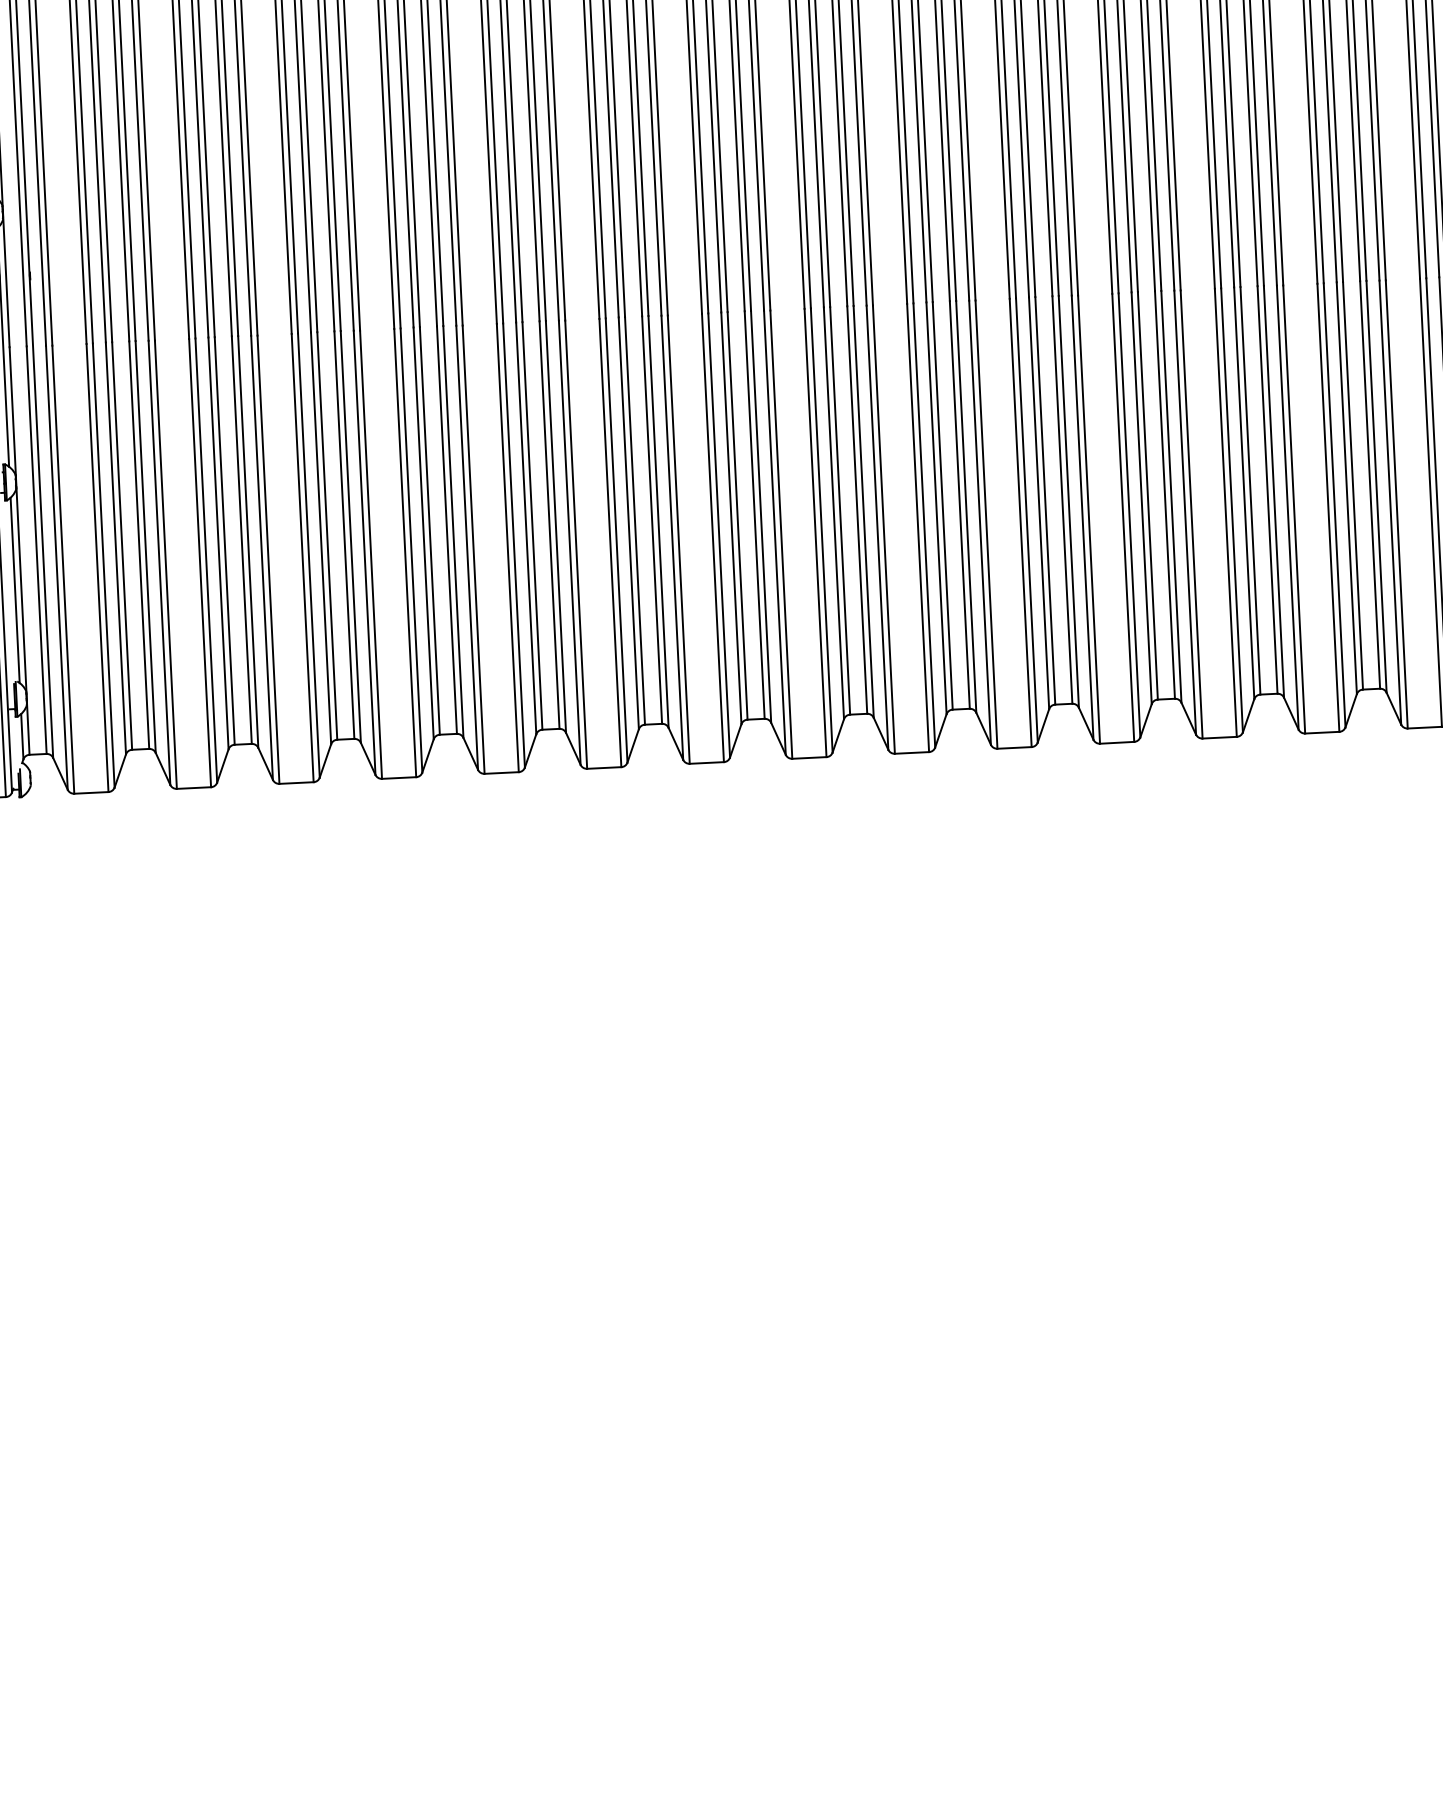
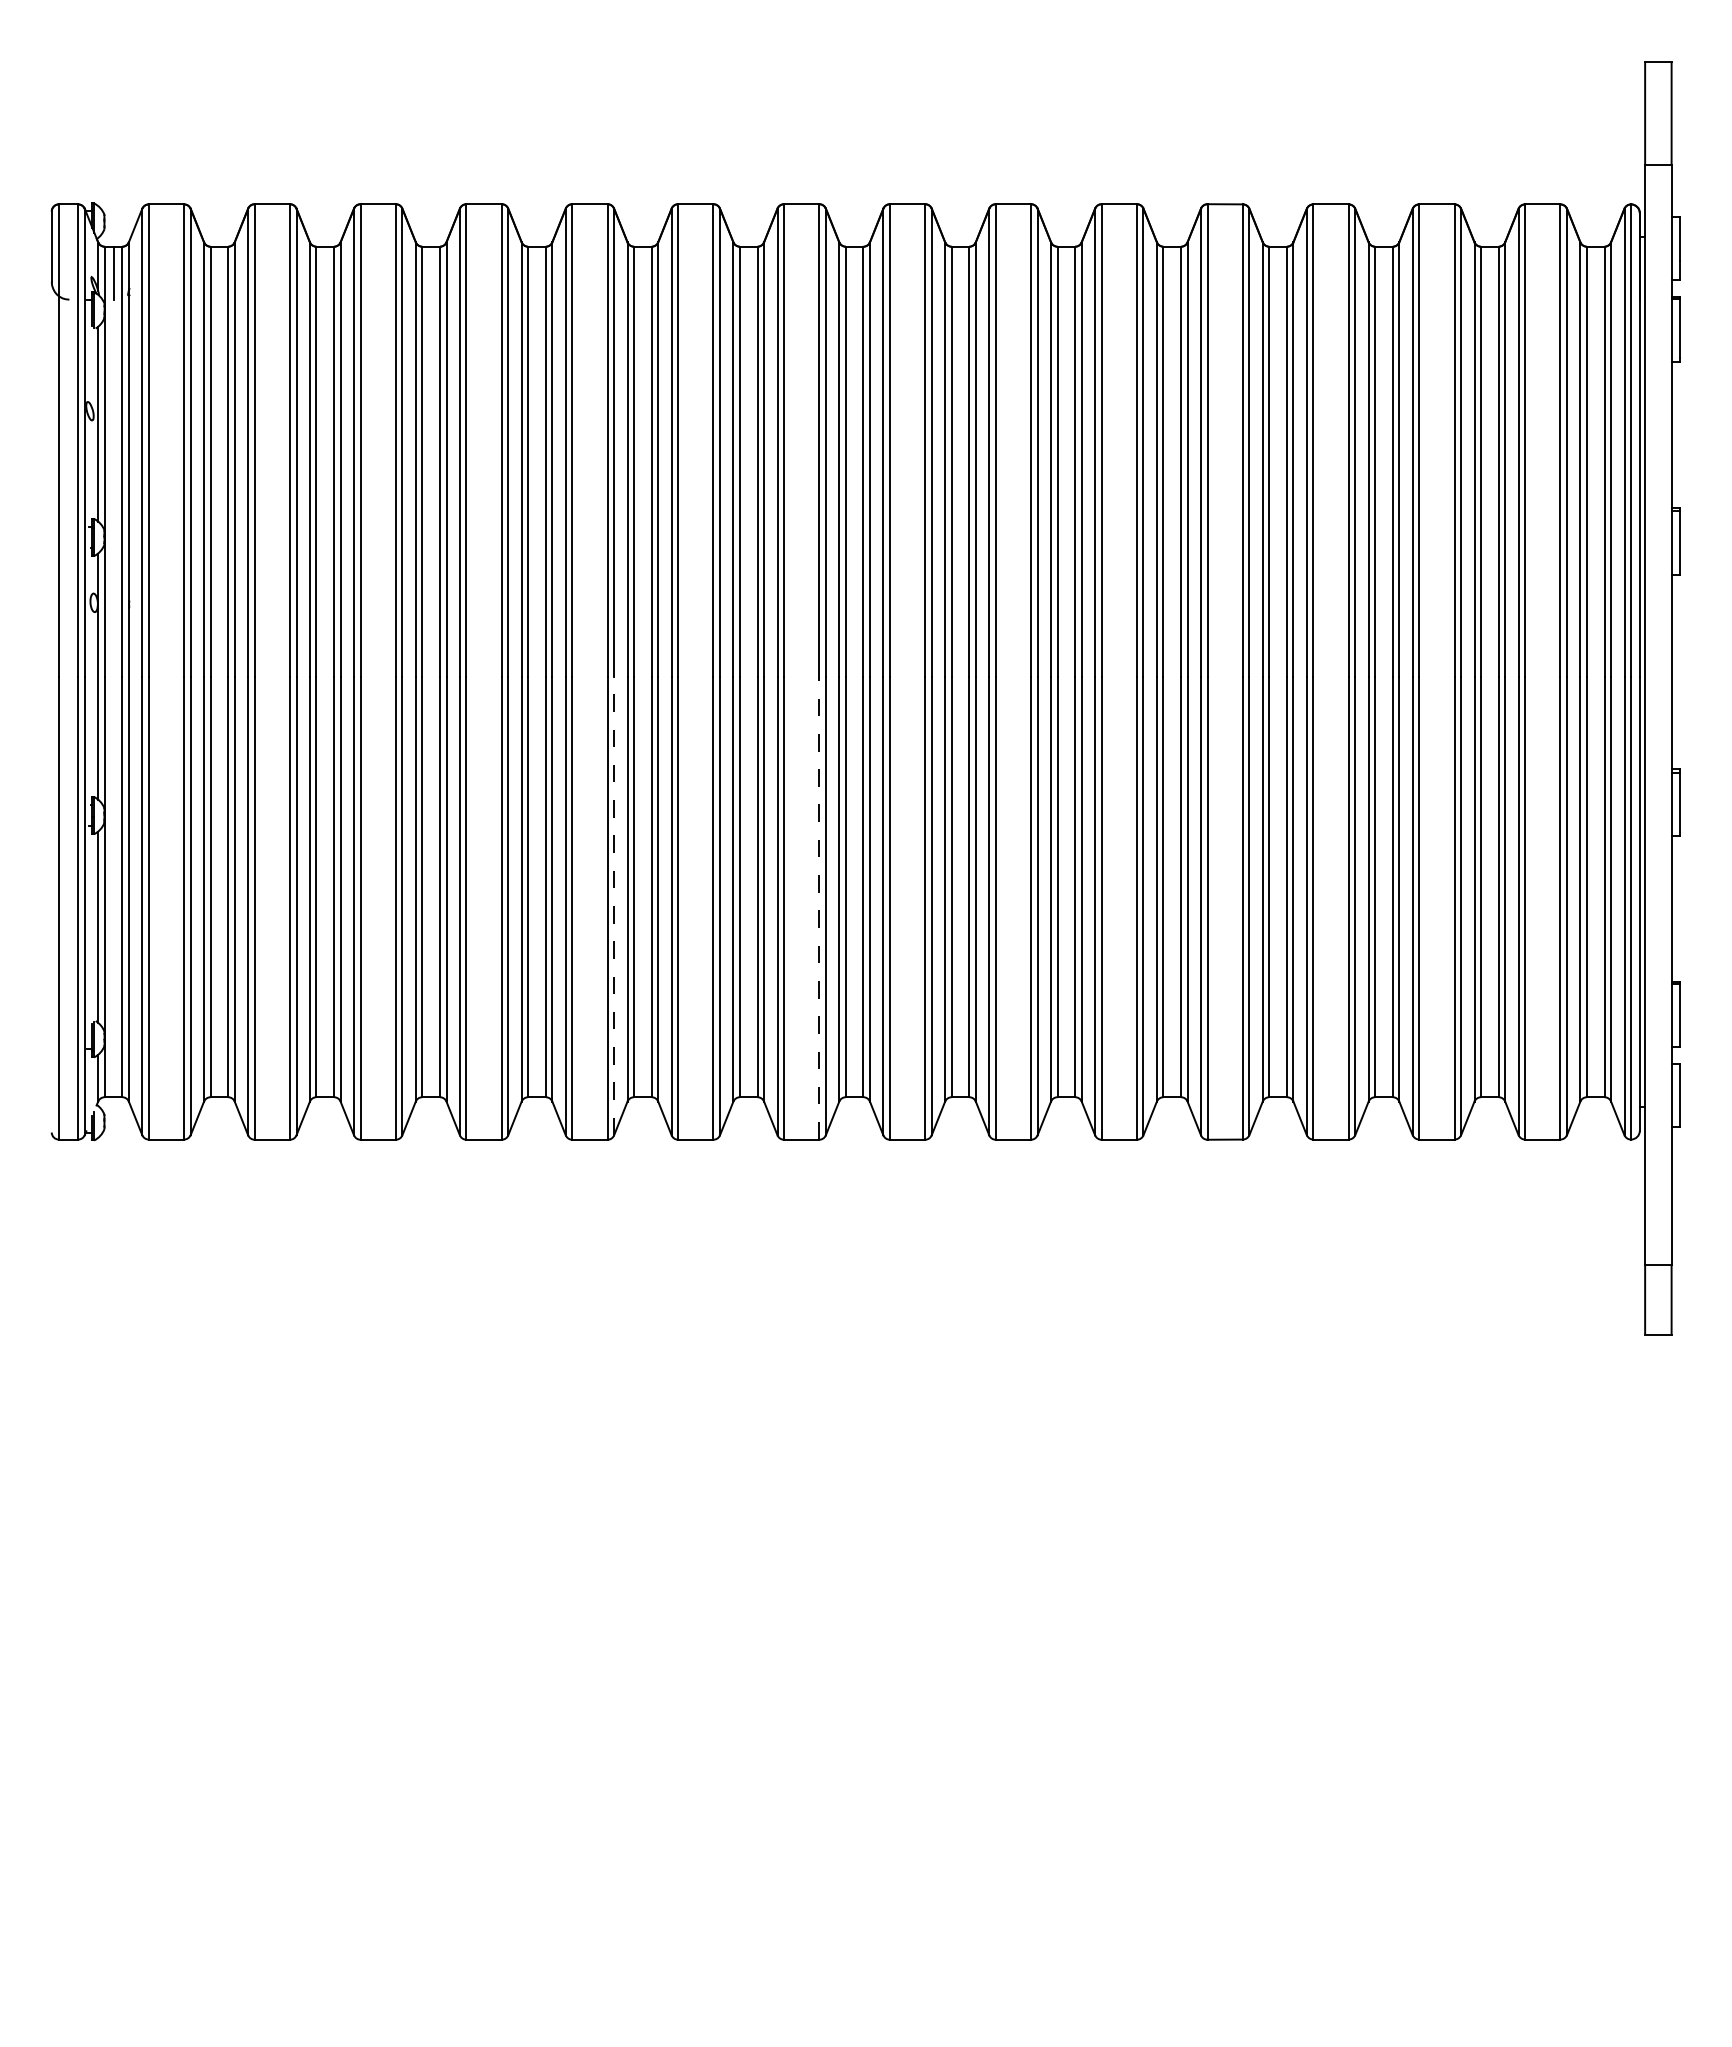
line: (713, 537) -> (819, 907), solid -> dashed
line: (514, 544) -> (614, 905), solid -> dashed

